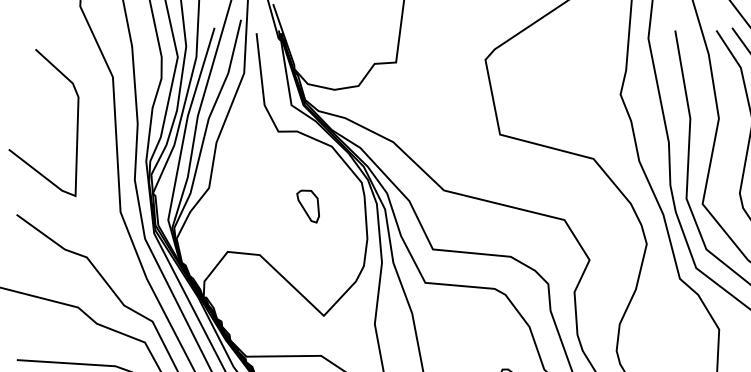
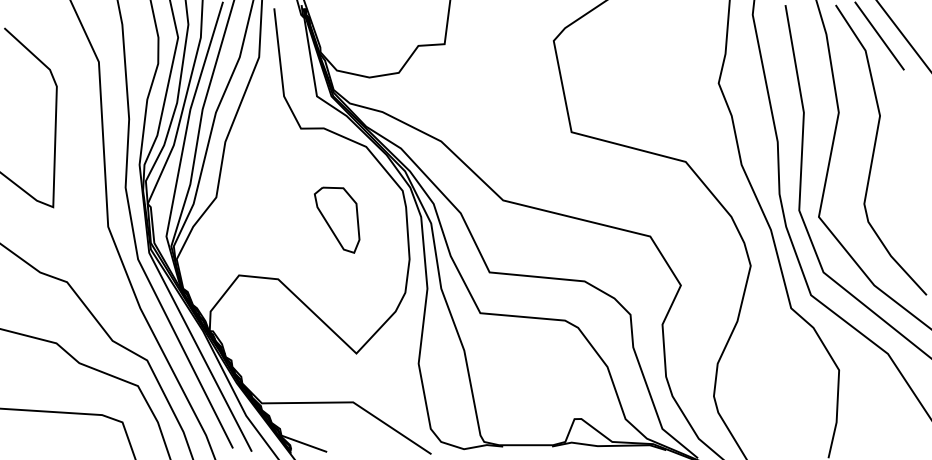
part: (308, 206) -> (337, 219), size x1.67

